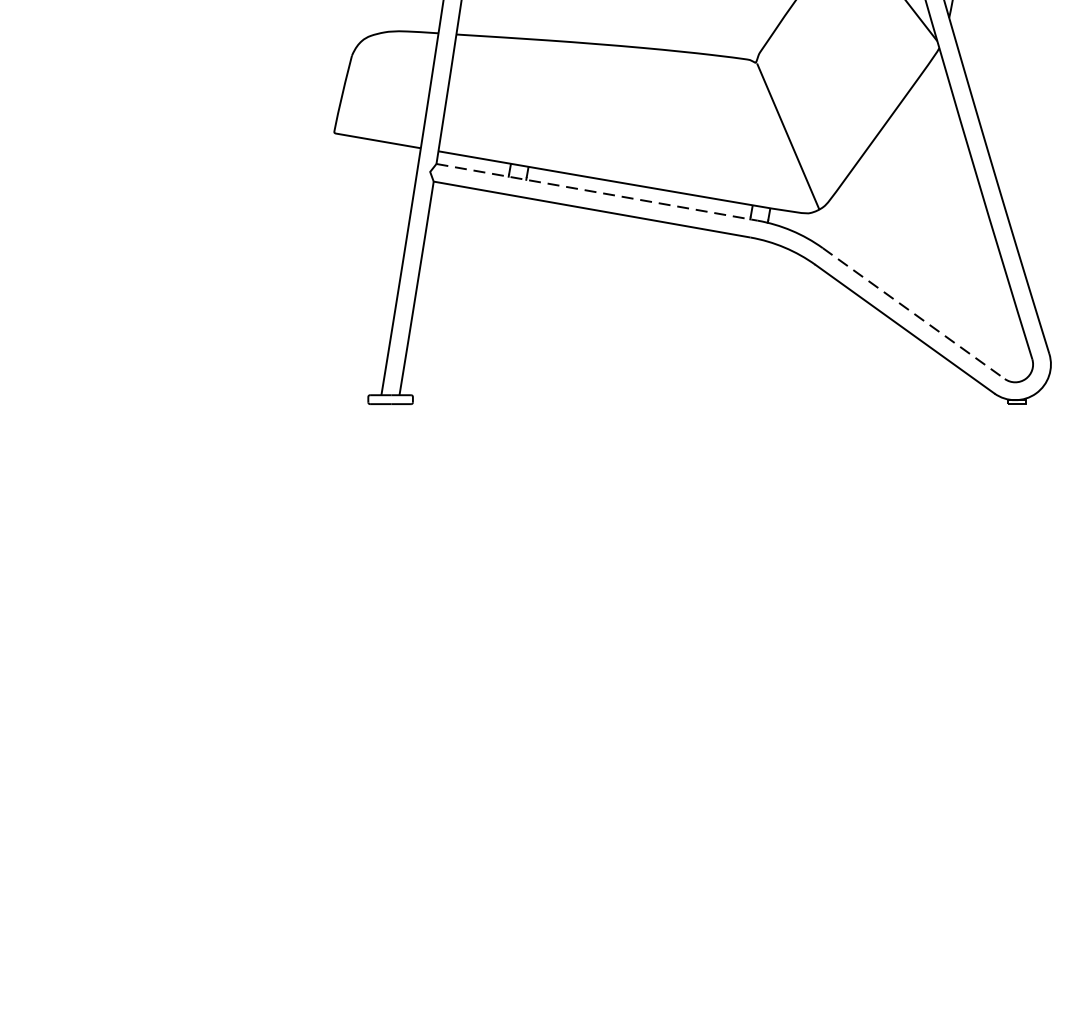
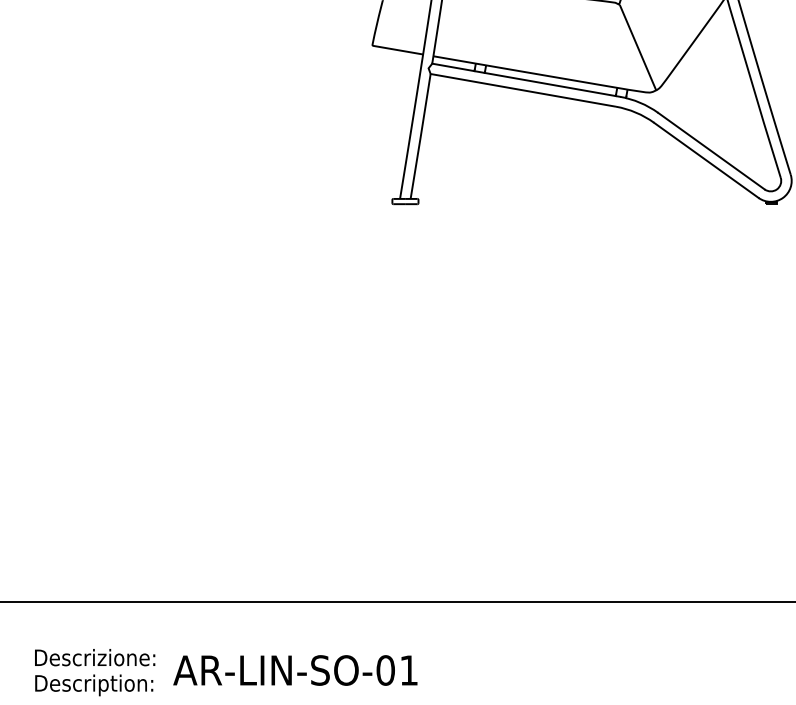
line: (597, 192) -> (526, 80), dashed -> solid
line: (913, 314) -> (711, 151), dashed -> solid

